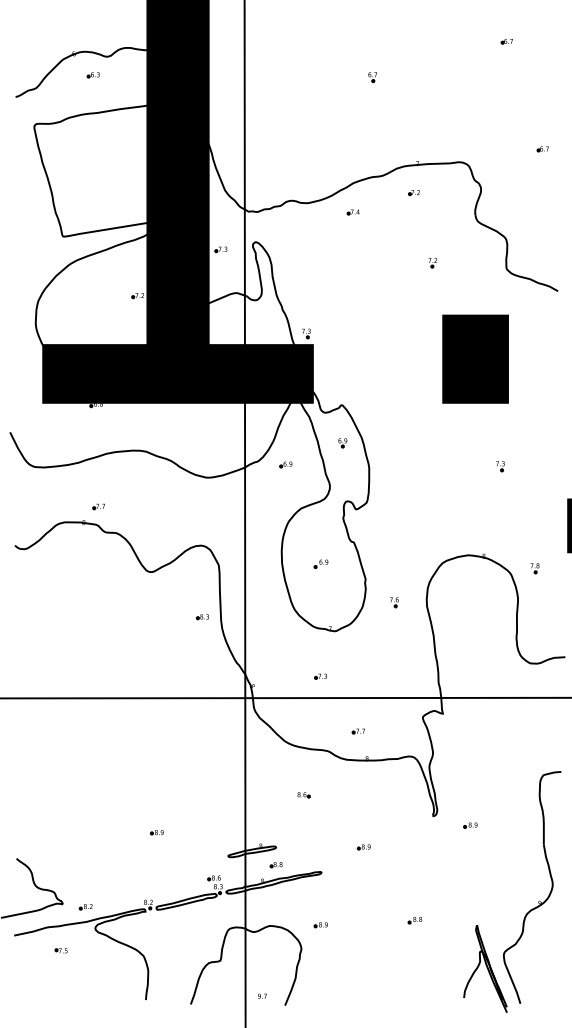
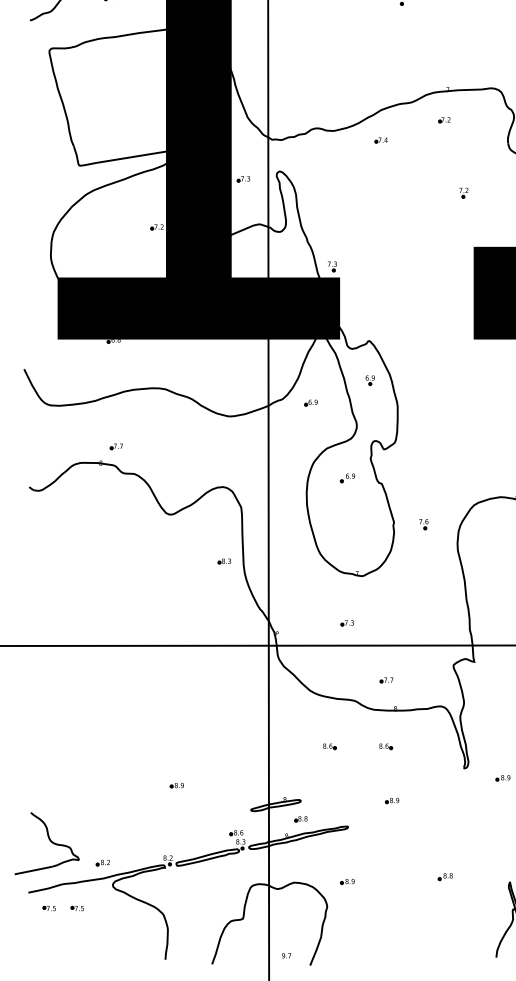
part: (320, 563) -> (347, 477), moved
part: (394, 602) -> (423, 524), moved
part: (357, 795) -> (385, 746), added
part: (33, 950) -> (48, 908), added

